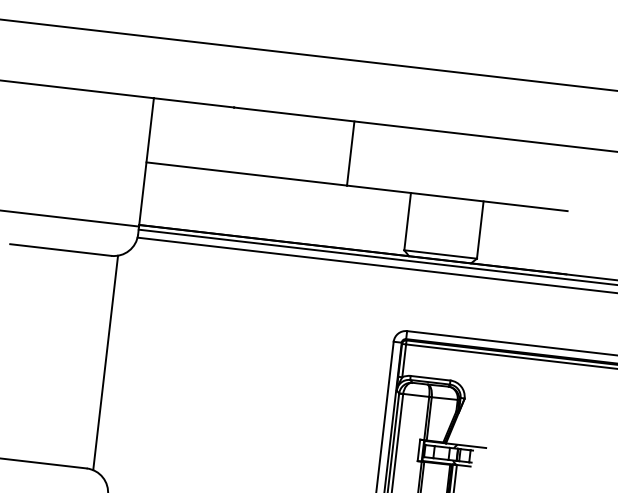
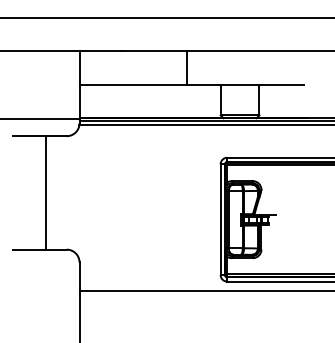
line: (106, 362) -> (46, 192), moved

